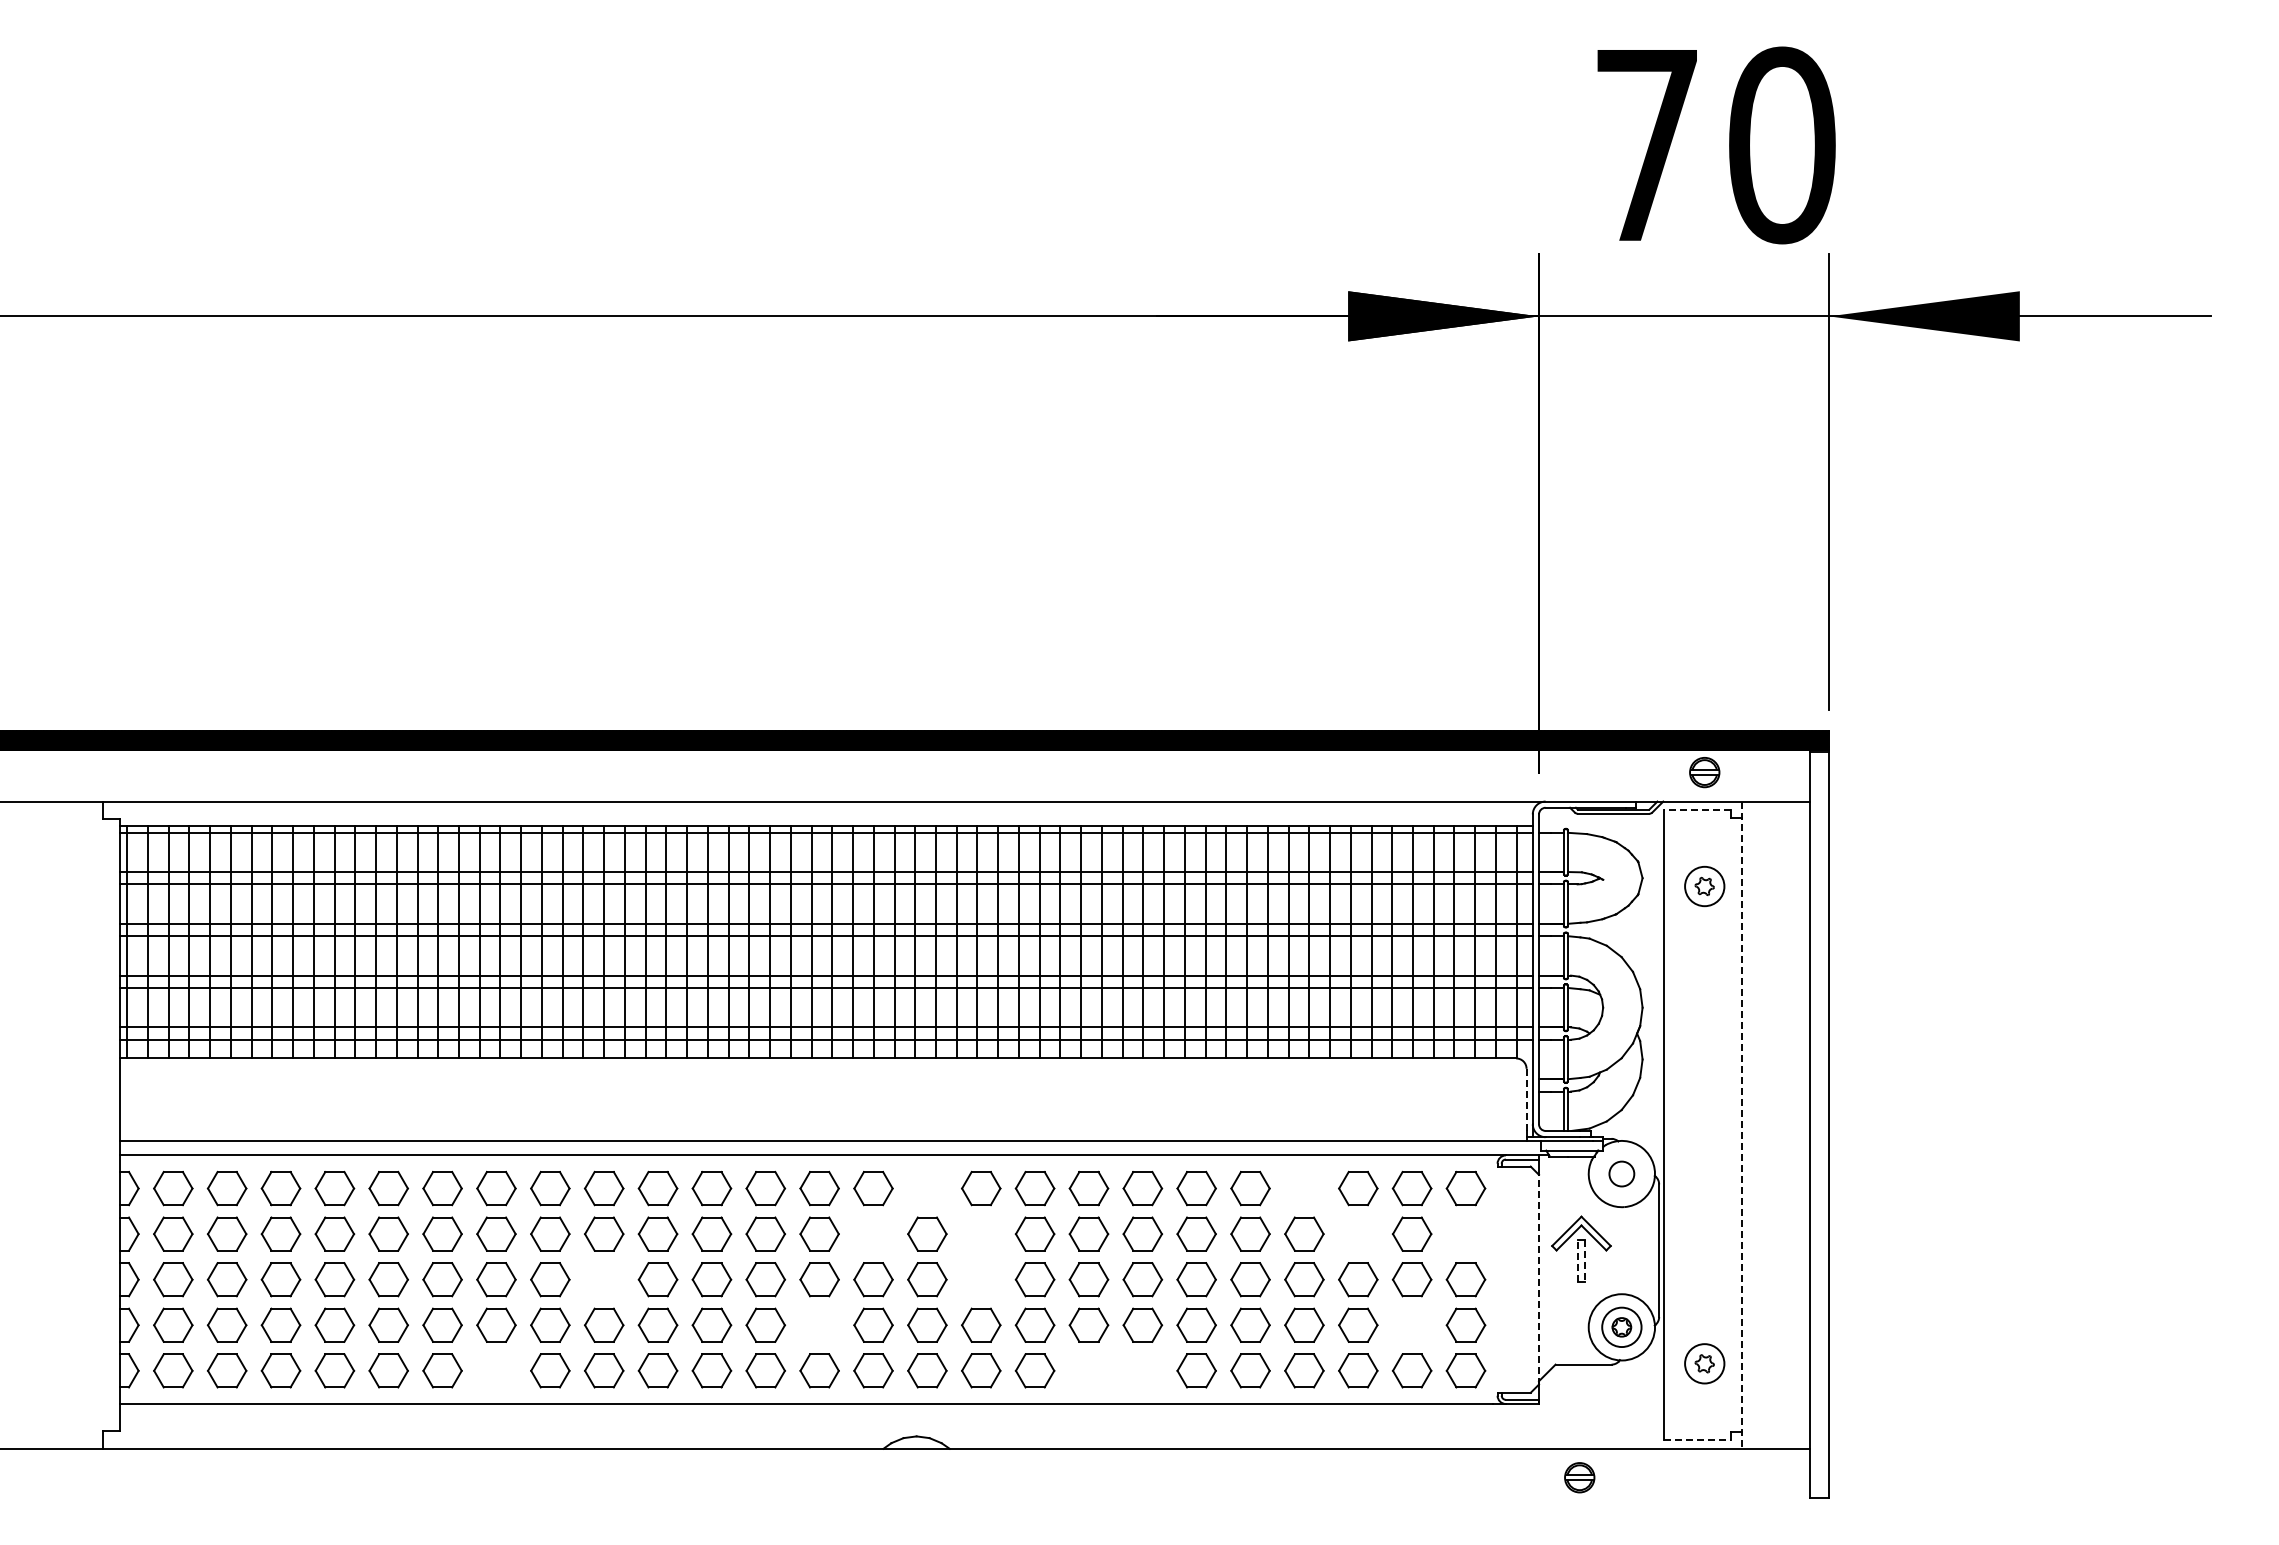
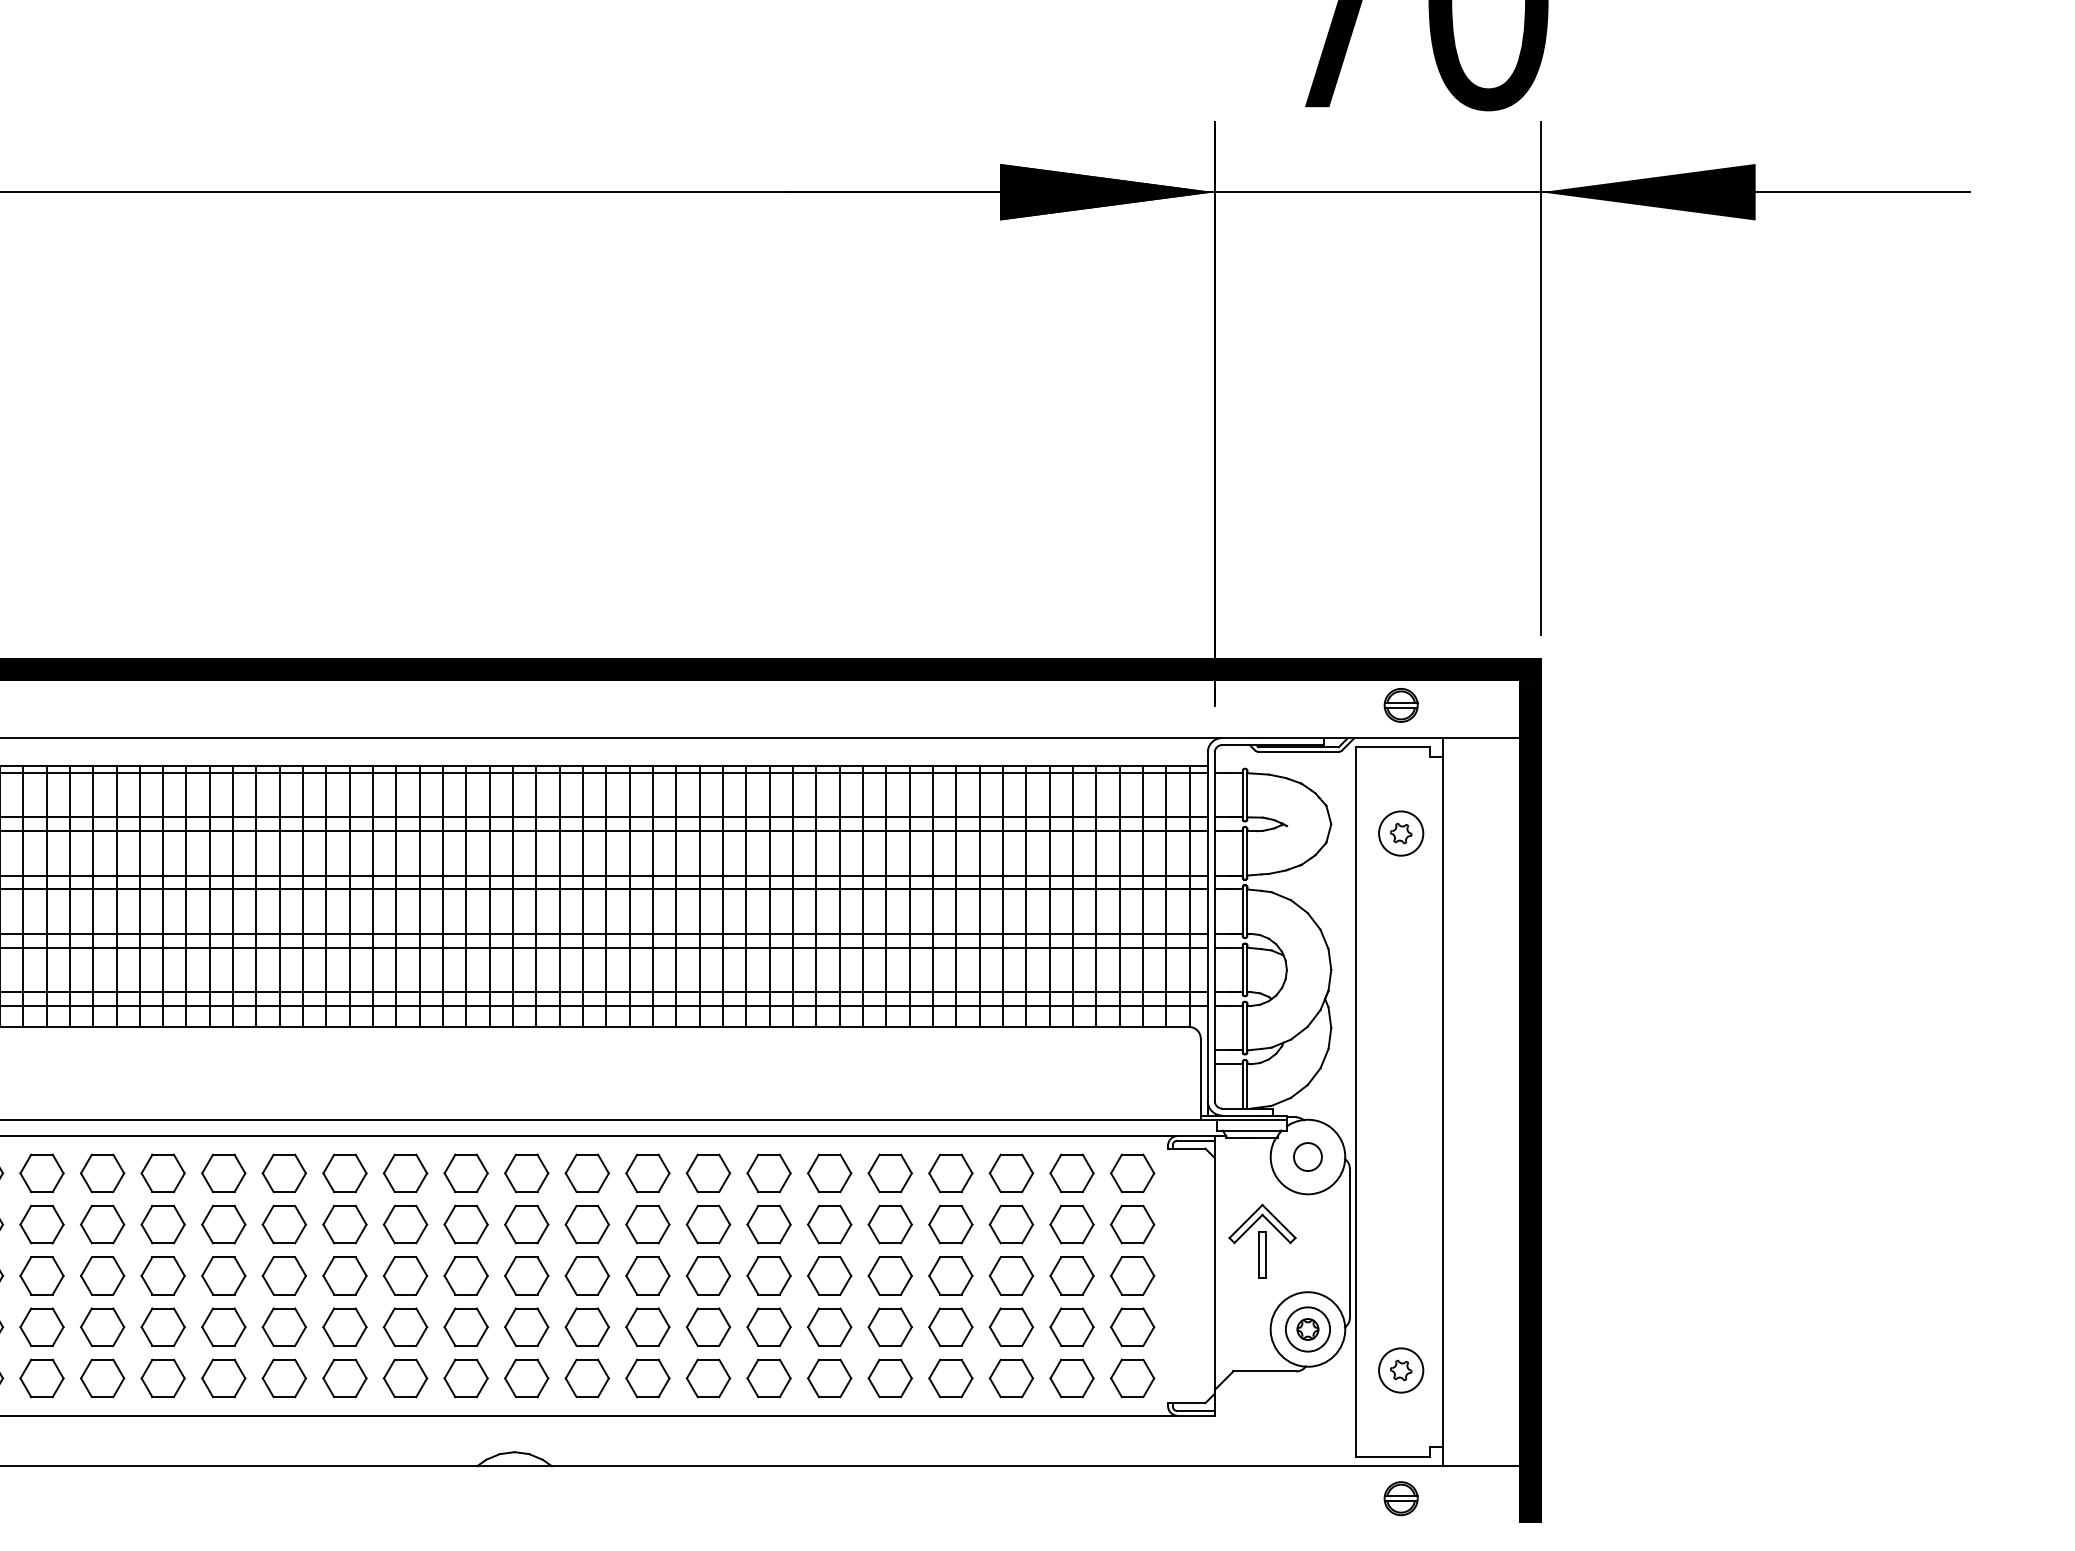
line: (1697, 809) -> (1393, 746), dashed -> solid
line: (1526, 1099) -> (1200, 1073), dashed -> solid
hatch: (1819, 1124) -> (1530, 1101), added
line: (1742, 1125) -> (1443, 1102), dashed -> solid
part: (927, 1188) -> (526, 1173), added
part: (1304, 1188) -> (950, 1173), added
part: (873, 1233) -> (466, 1223), added
part: (981, 1233) -> (587, 1223), added
part: (1358, 1233) -> (1011, 1223), added
part: (1465, 1233) -> (1132, 1223), added
line: (1578, 1261) -> (1259, 1255), dashed -> solid
line: (1584, 1261) -> (1265, 1255), dashed -> solid
part: (604, 1279) -> (163, 1275), added
part: (981, 1279) -> (587, 1275), added
line: (1539, 1279) -> (1215, 1275), dashed -> solid
part: (819, 1324) -> (405, 1326), added
part: (1411, 1324) -> (1071, 1326), added
part: (496, 1370) -> (42, 1378), added
part: (1088, 1370) -> (707, 1378), added
part: (1142, 1370) -> (768, 1378), added
line: (1697, 1440) -> (1393, 1456), dashed -> solid
part: (1579, 1477) -> (1400, 1498), moved

